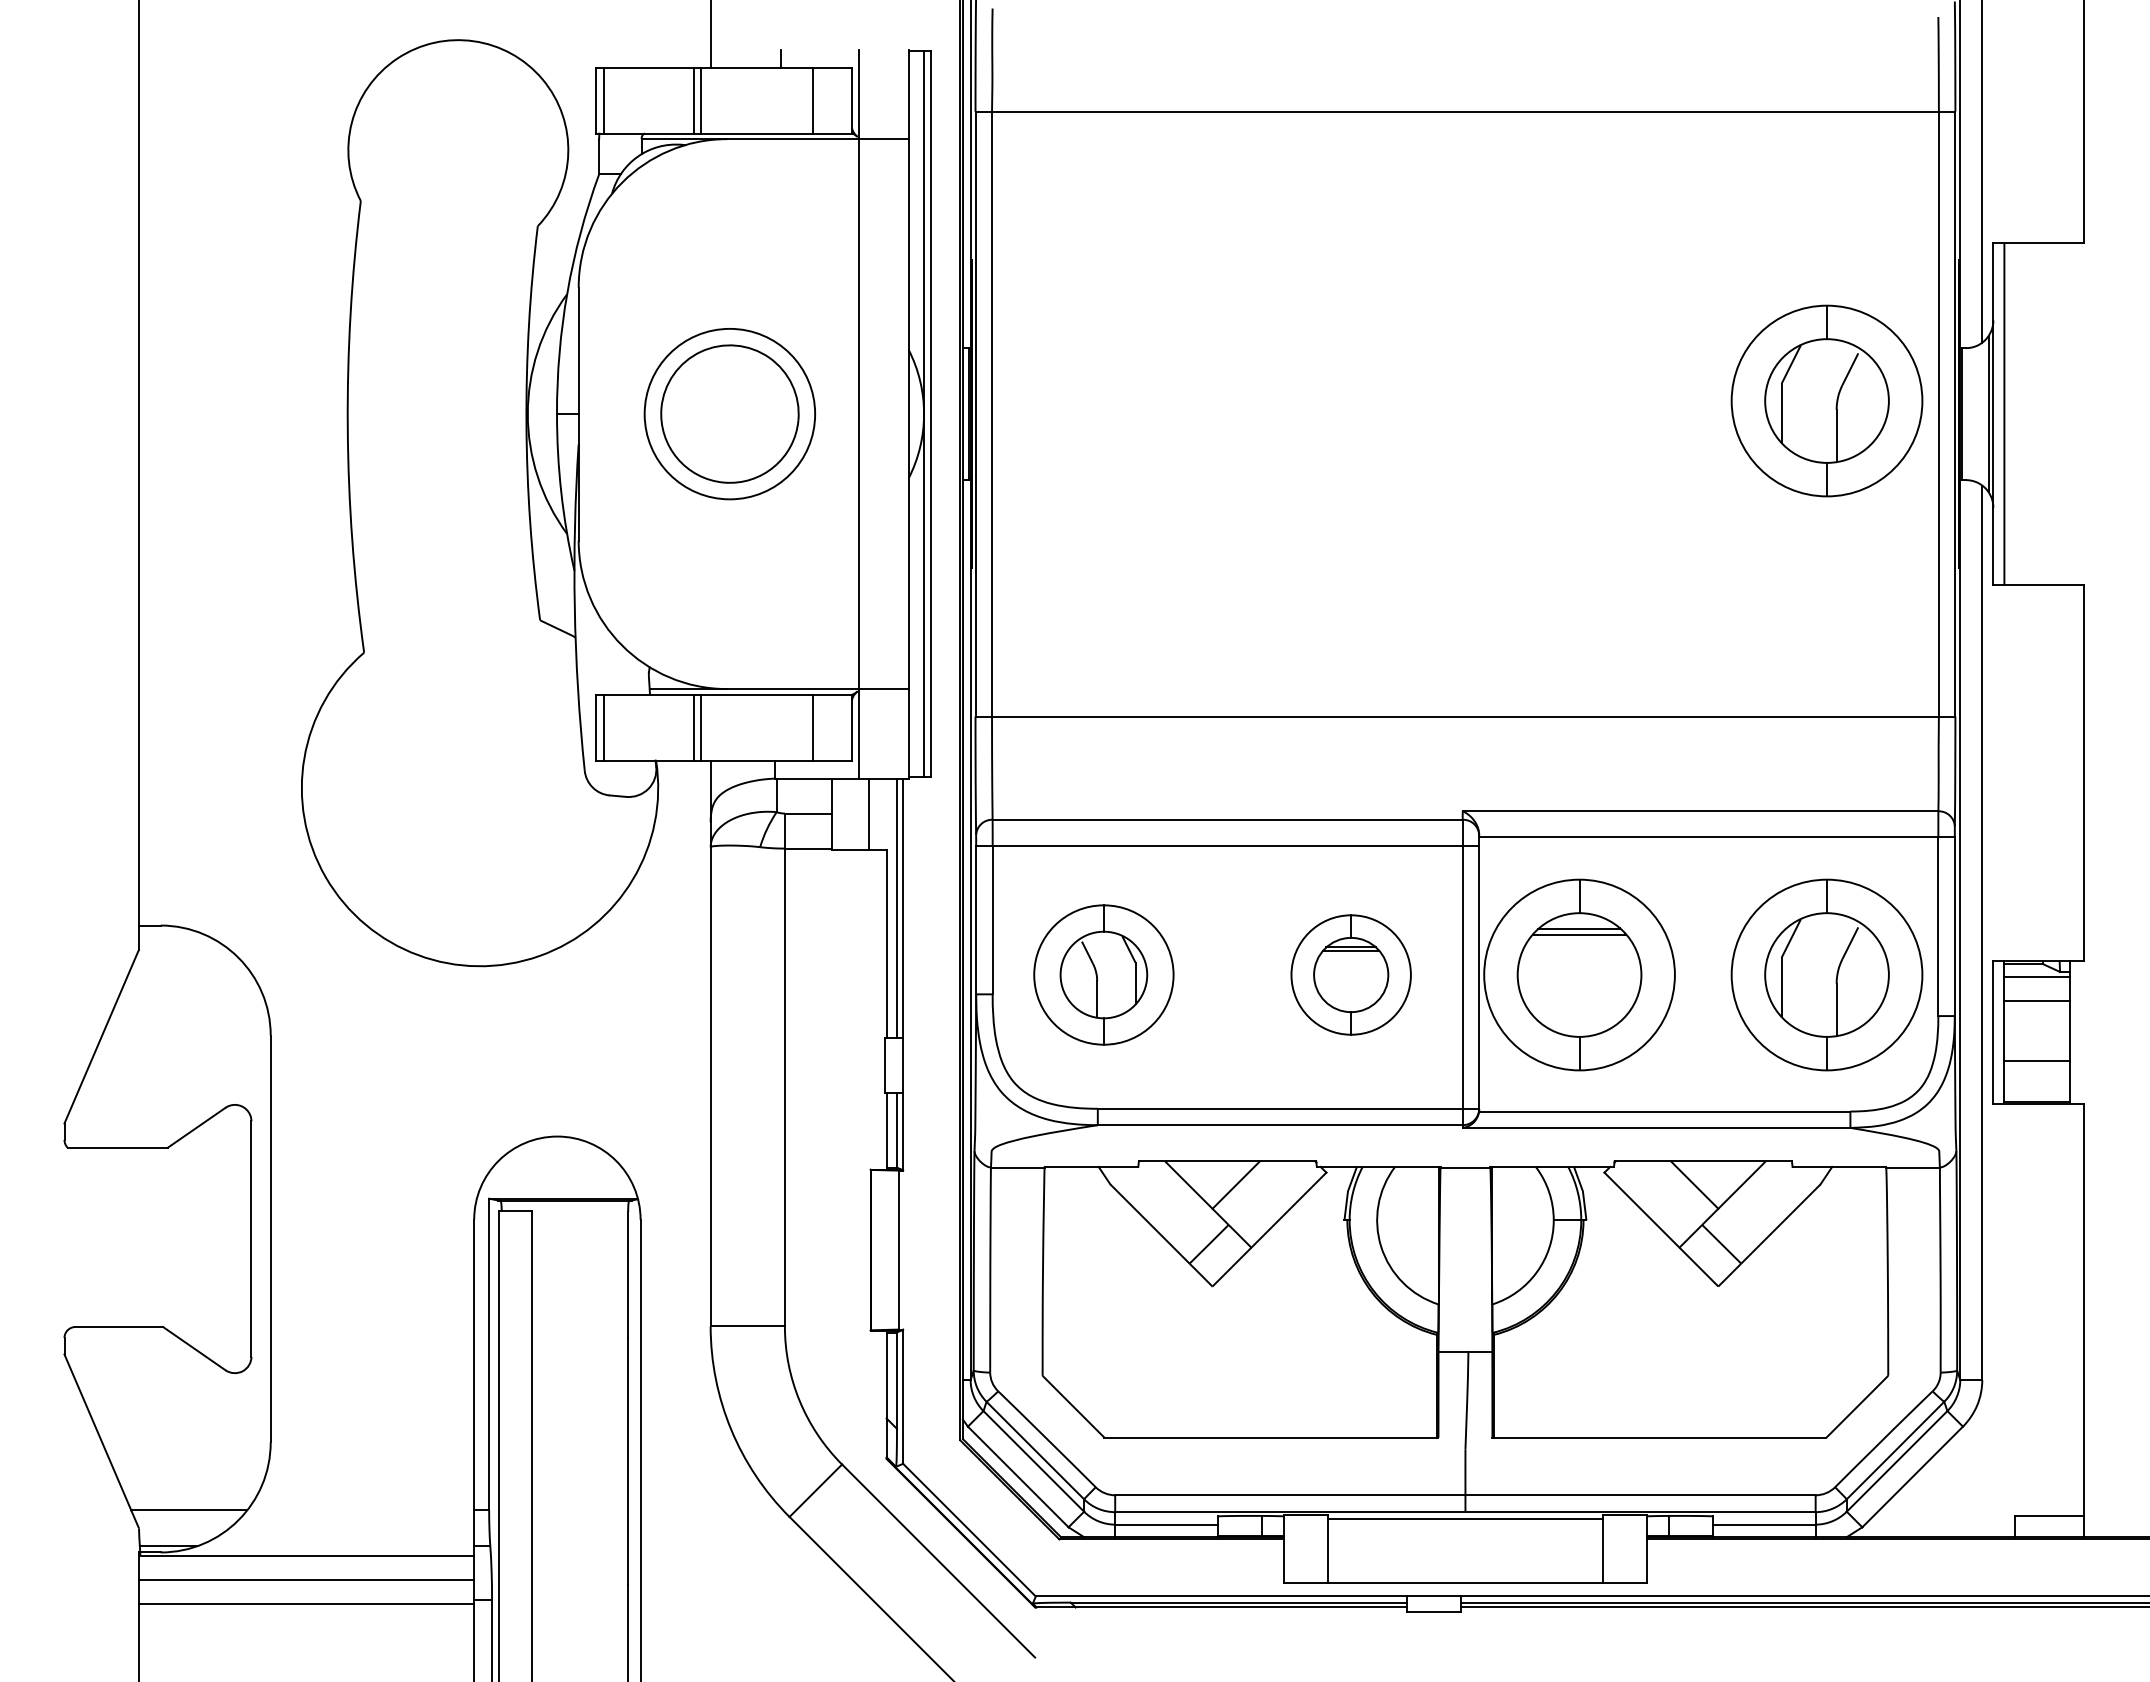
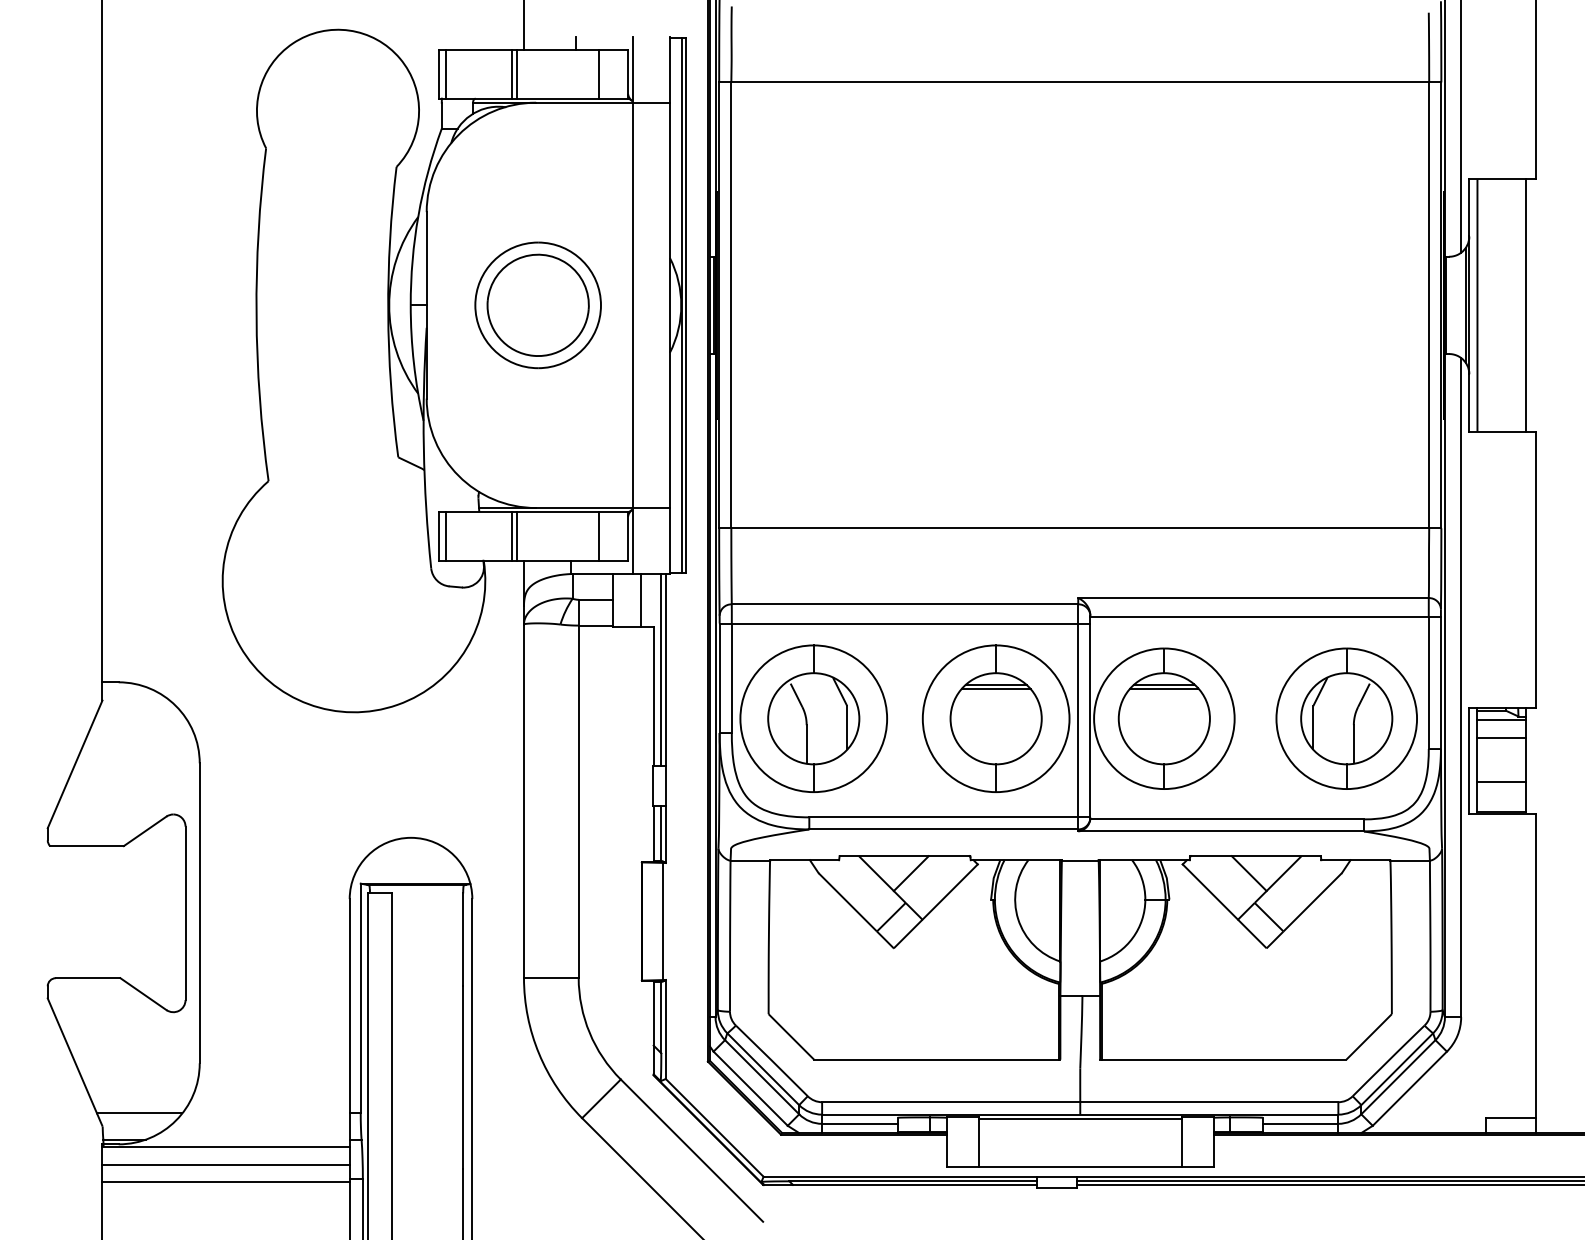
part: (1826, 400) -> (1346, 295), removed
line: (2070, 413) -> (1526, 304), added
part: (1103, 974) -> (813, 718), size x1.43
part: (1350, 974) -> (995, 718), size x1.67

